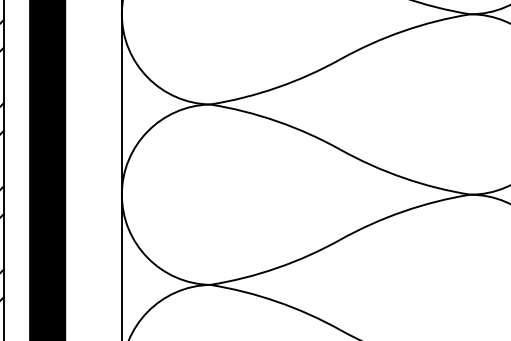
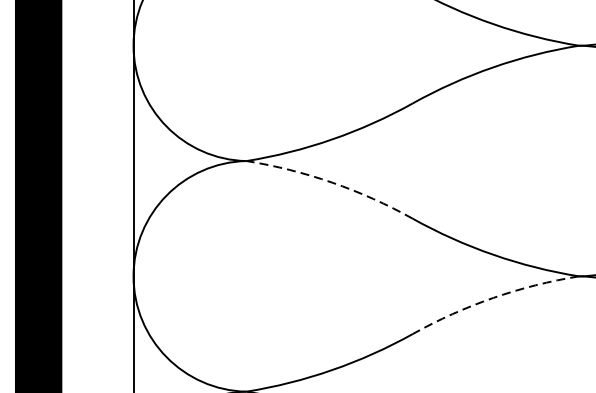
arc: (277, 121) -> (332, 182), solid -> dashed
arc: (403, 211) -> (493, 297), solid -> dashed

